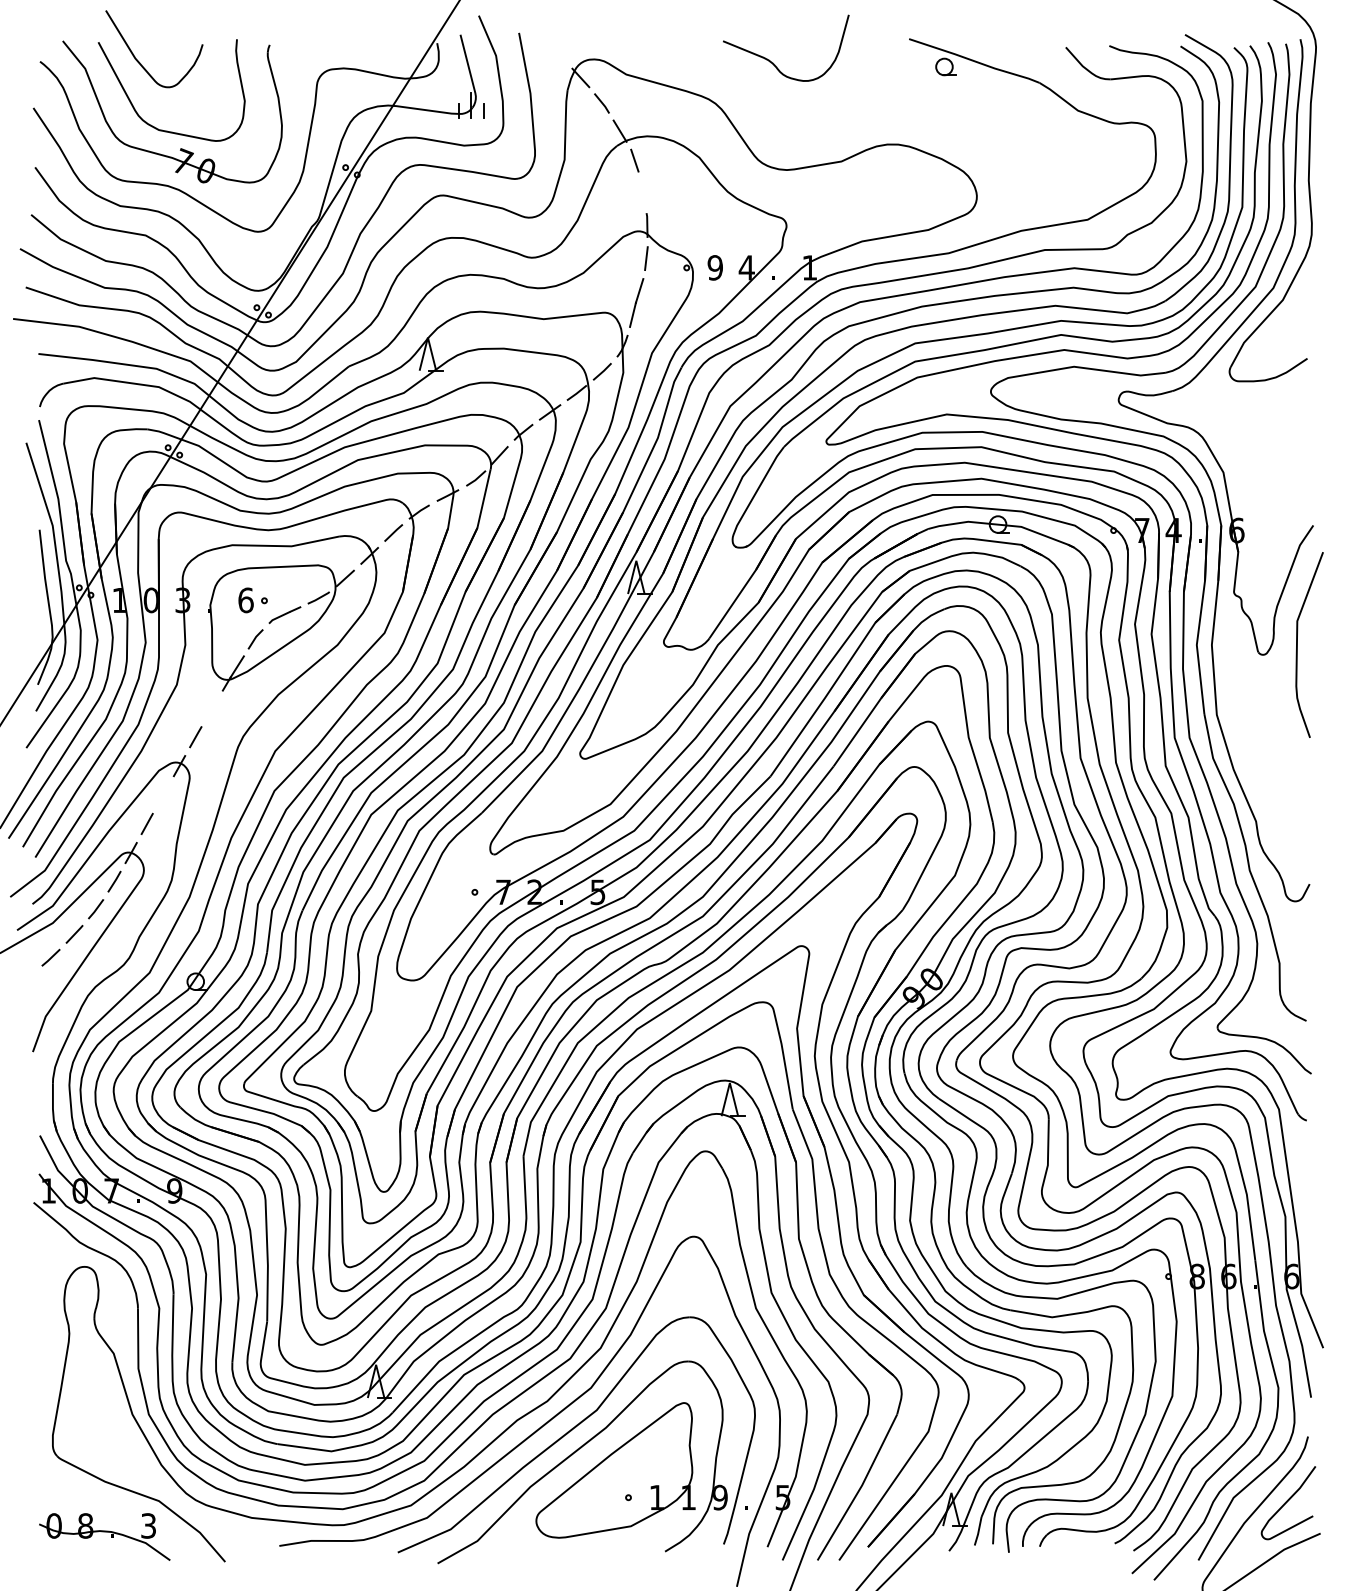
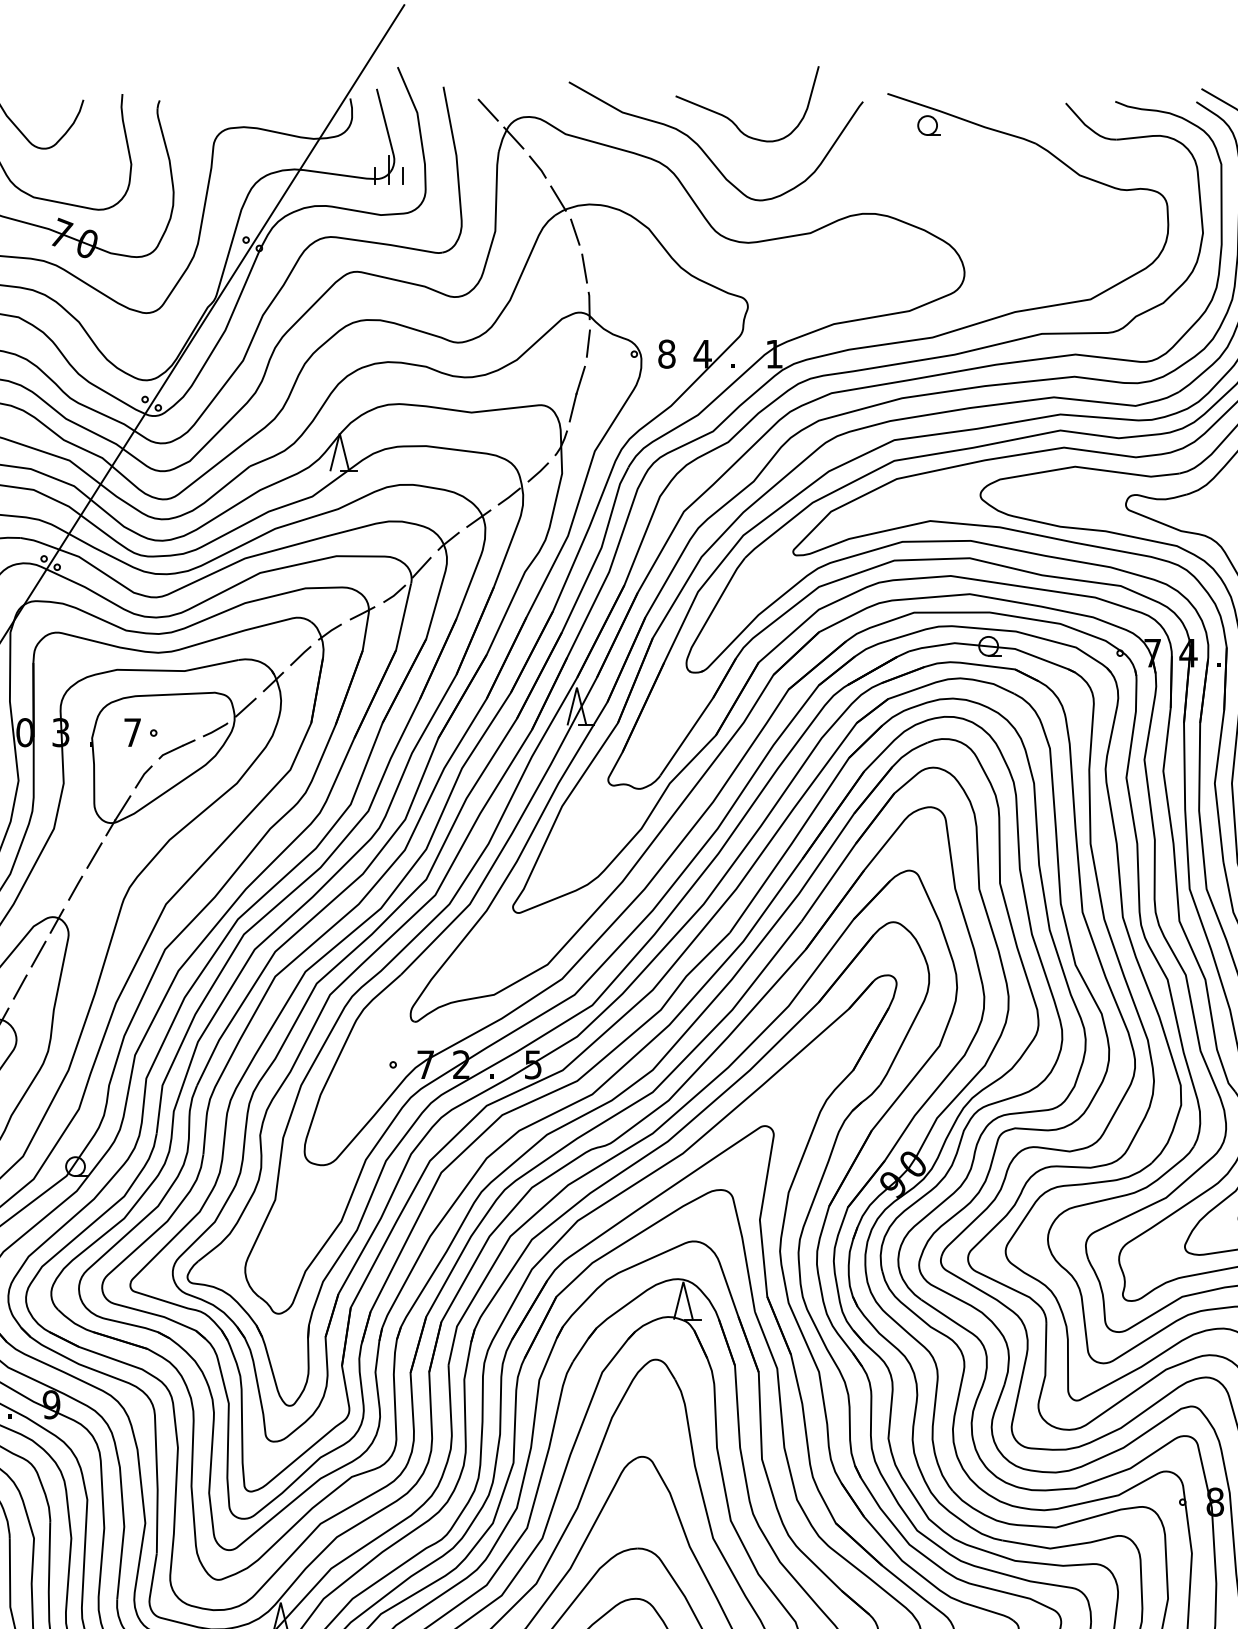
line: (558, 53) -> (488, 110), added
curve: (746, 86) -> (702, 147), added
line: (642, 192) -> (583, 268), added
text: (715, 267) -> (667, 353), 9 -> 8
text: (245, 600) -> (132, 732), 6 -> 7
line: (212, 708) -> (94, 855), added
line: (163, 794) -> (38, 953), added

